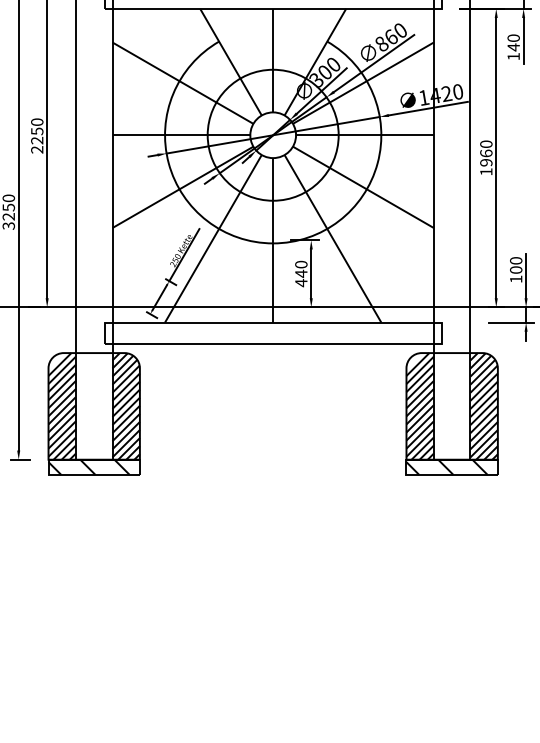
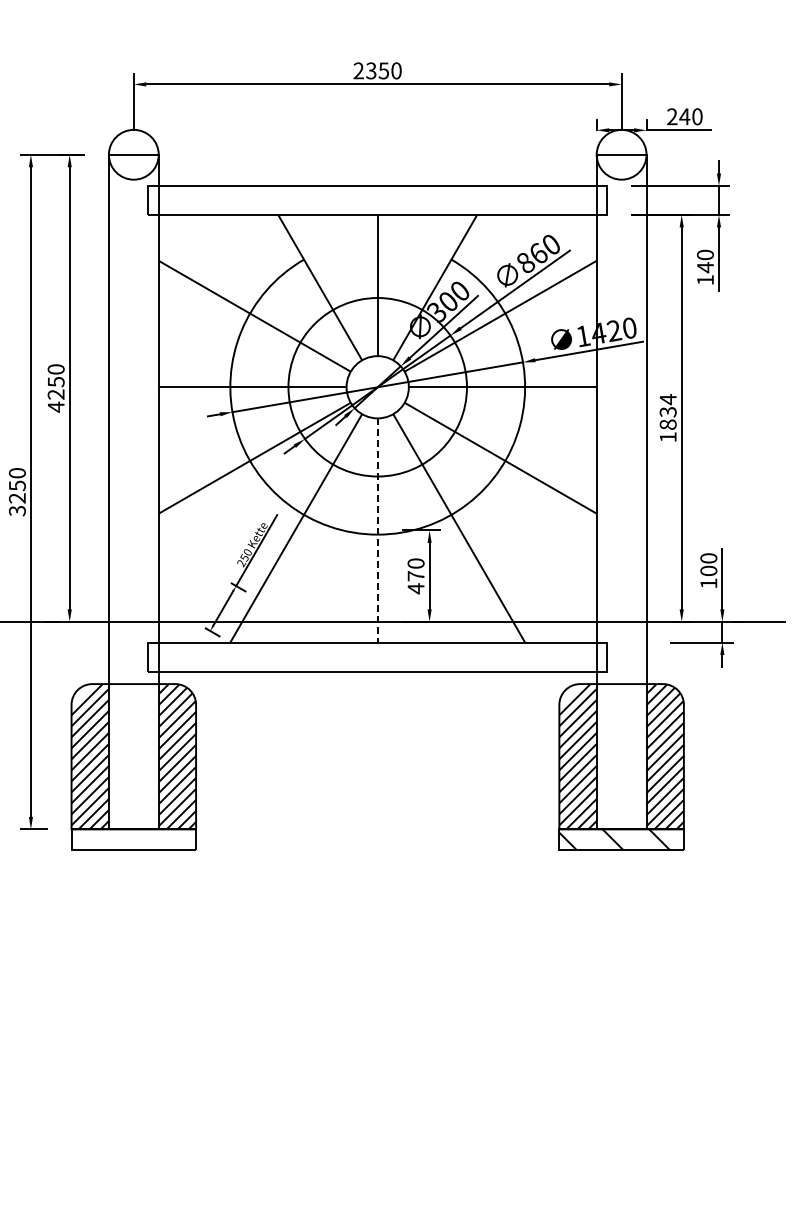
text: (36, 149) -> (55, 406), 2250 -> 4250
text: (485, 153) -> (667, 411), 1960 -> 1834
line: (273, 240) -> (377, 530), solid -> dashed
text: (300, 273) -> (415, 575), 440 -> 470
hatch: (88, 467) -> (126, 839), removed

